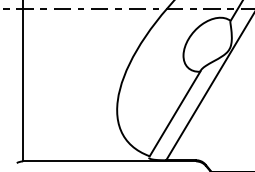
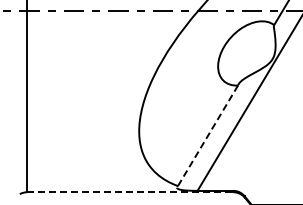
line: (175, 113) -> (208, 135), solid -> dashed
line: (109, 161) -> (130, 192), solid -> dashed

